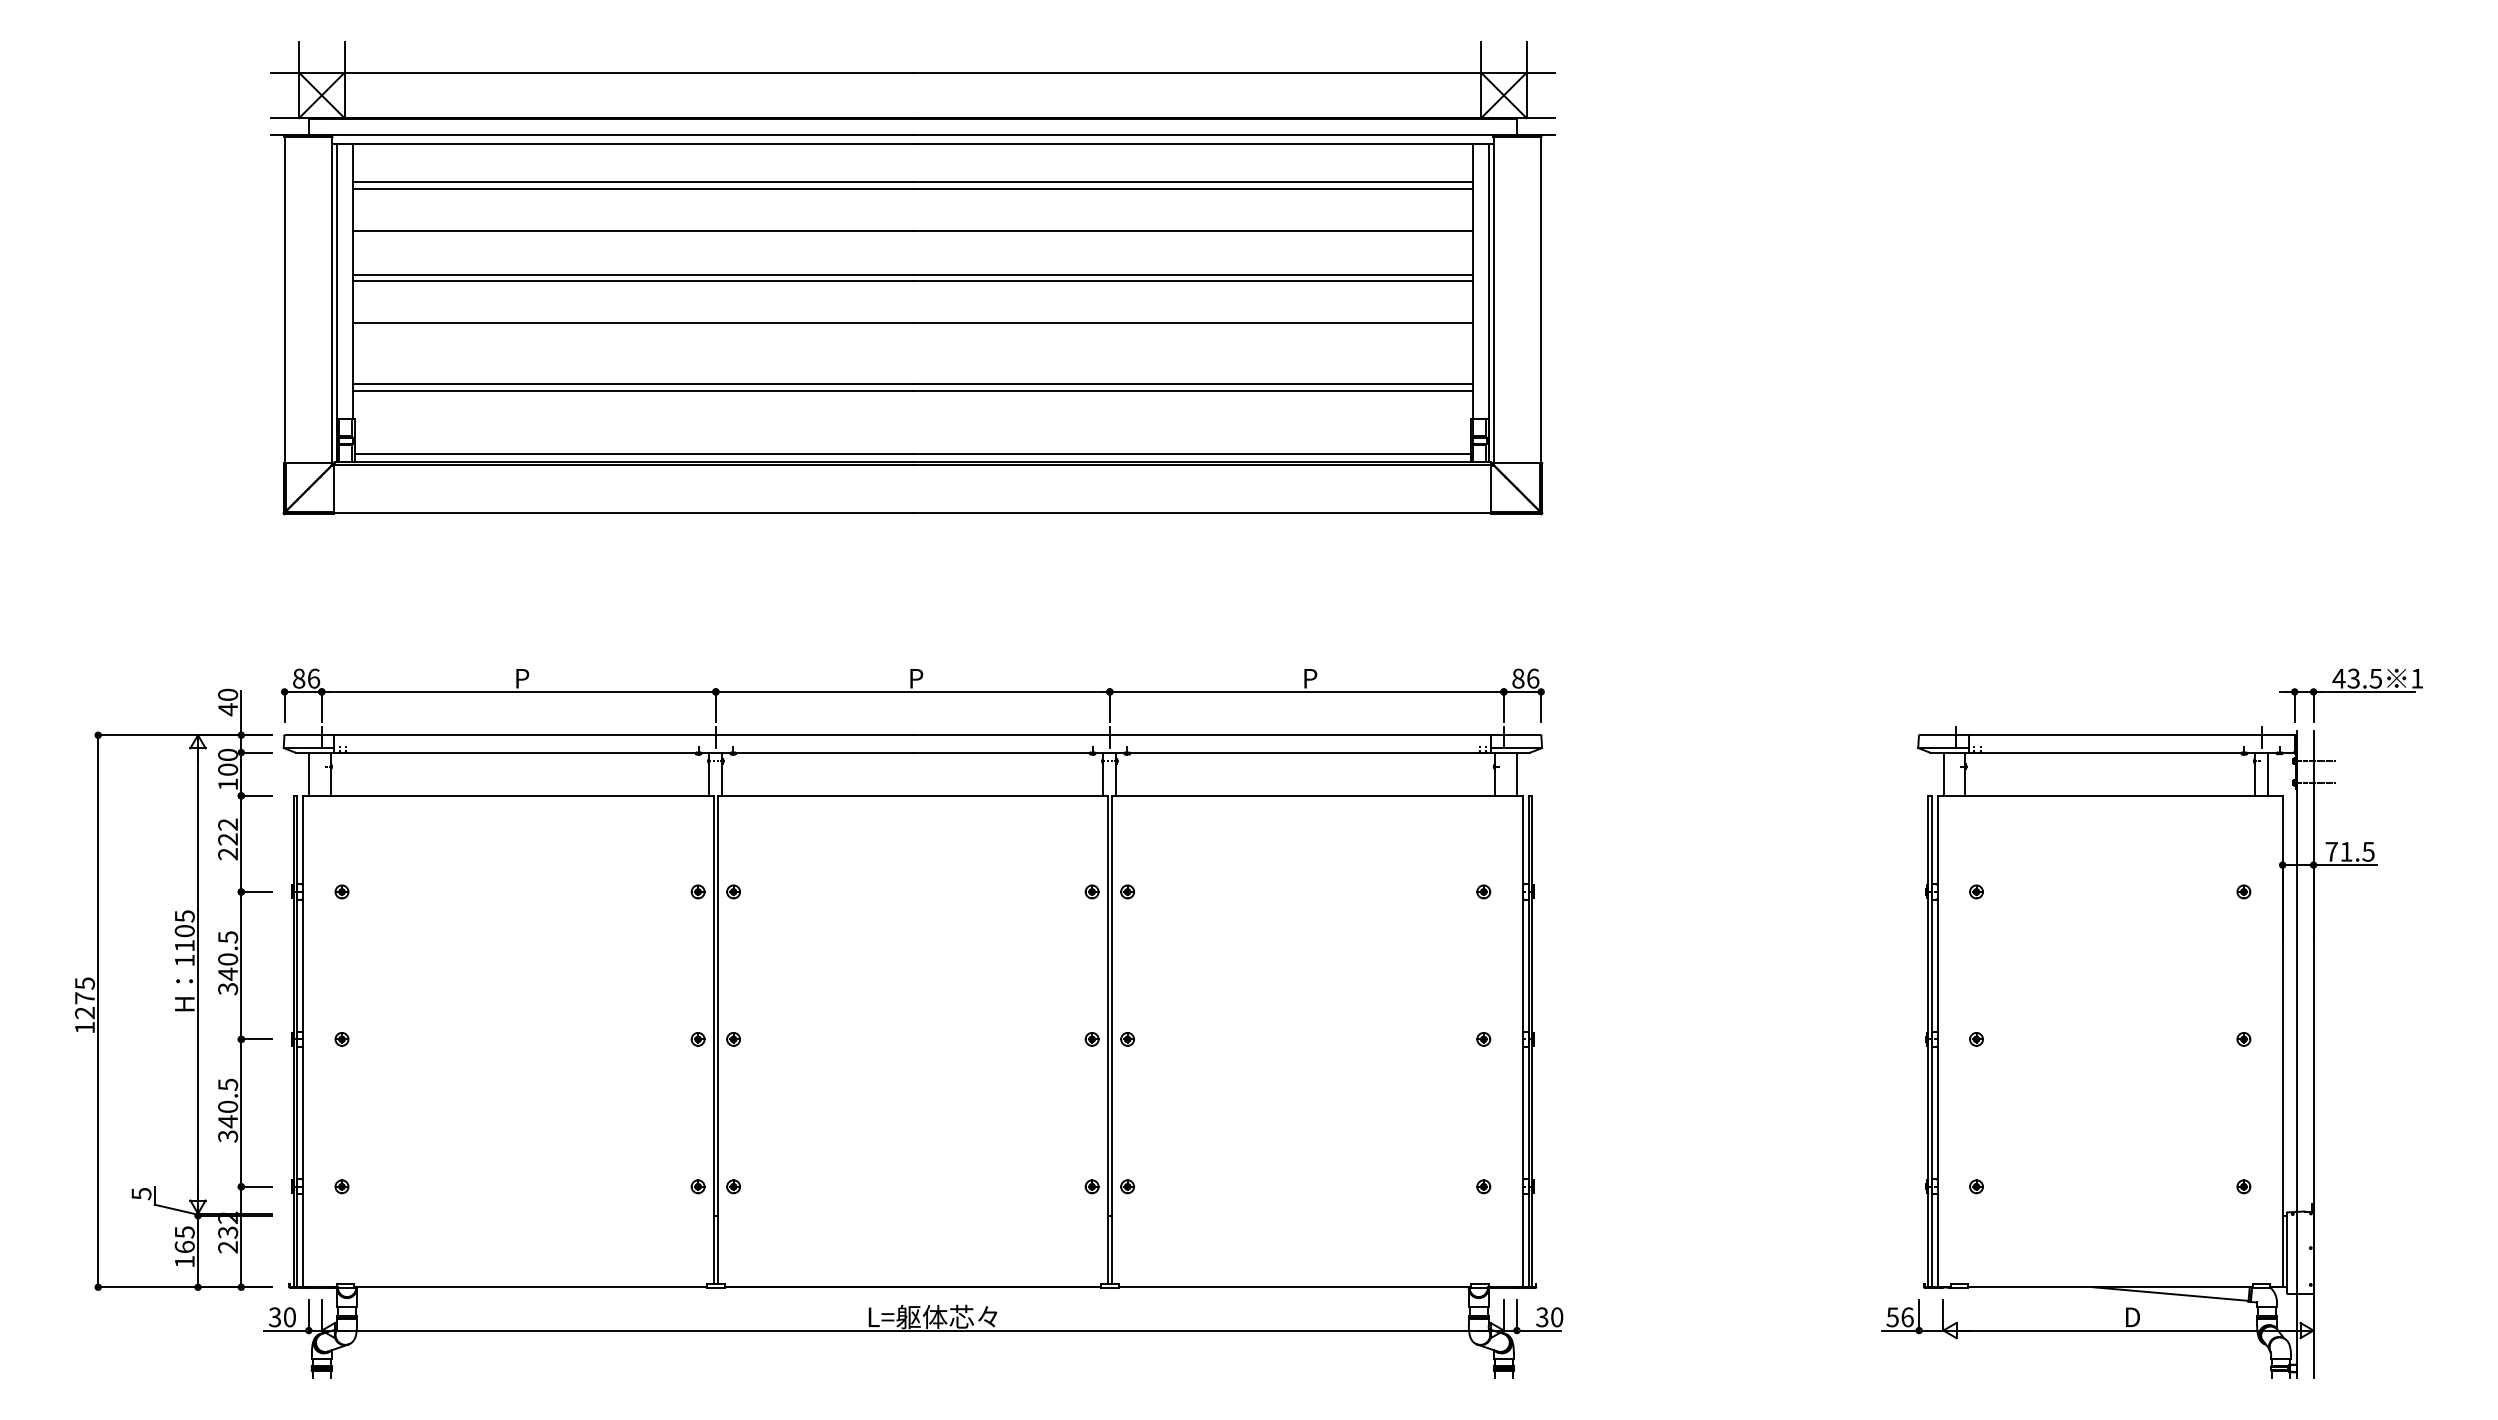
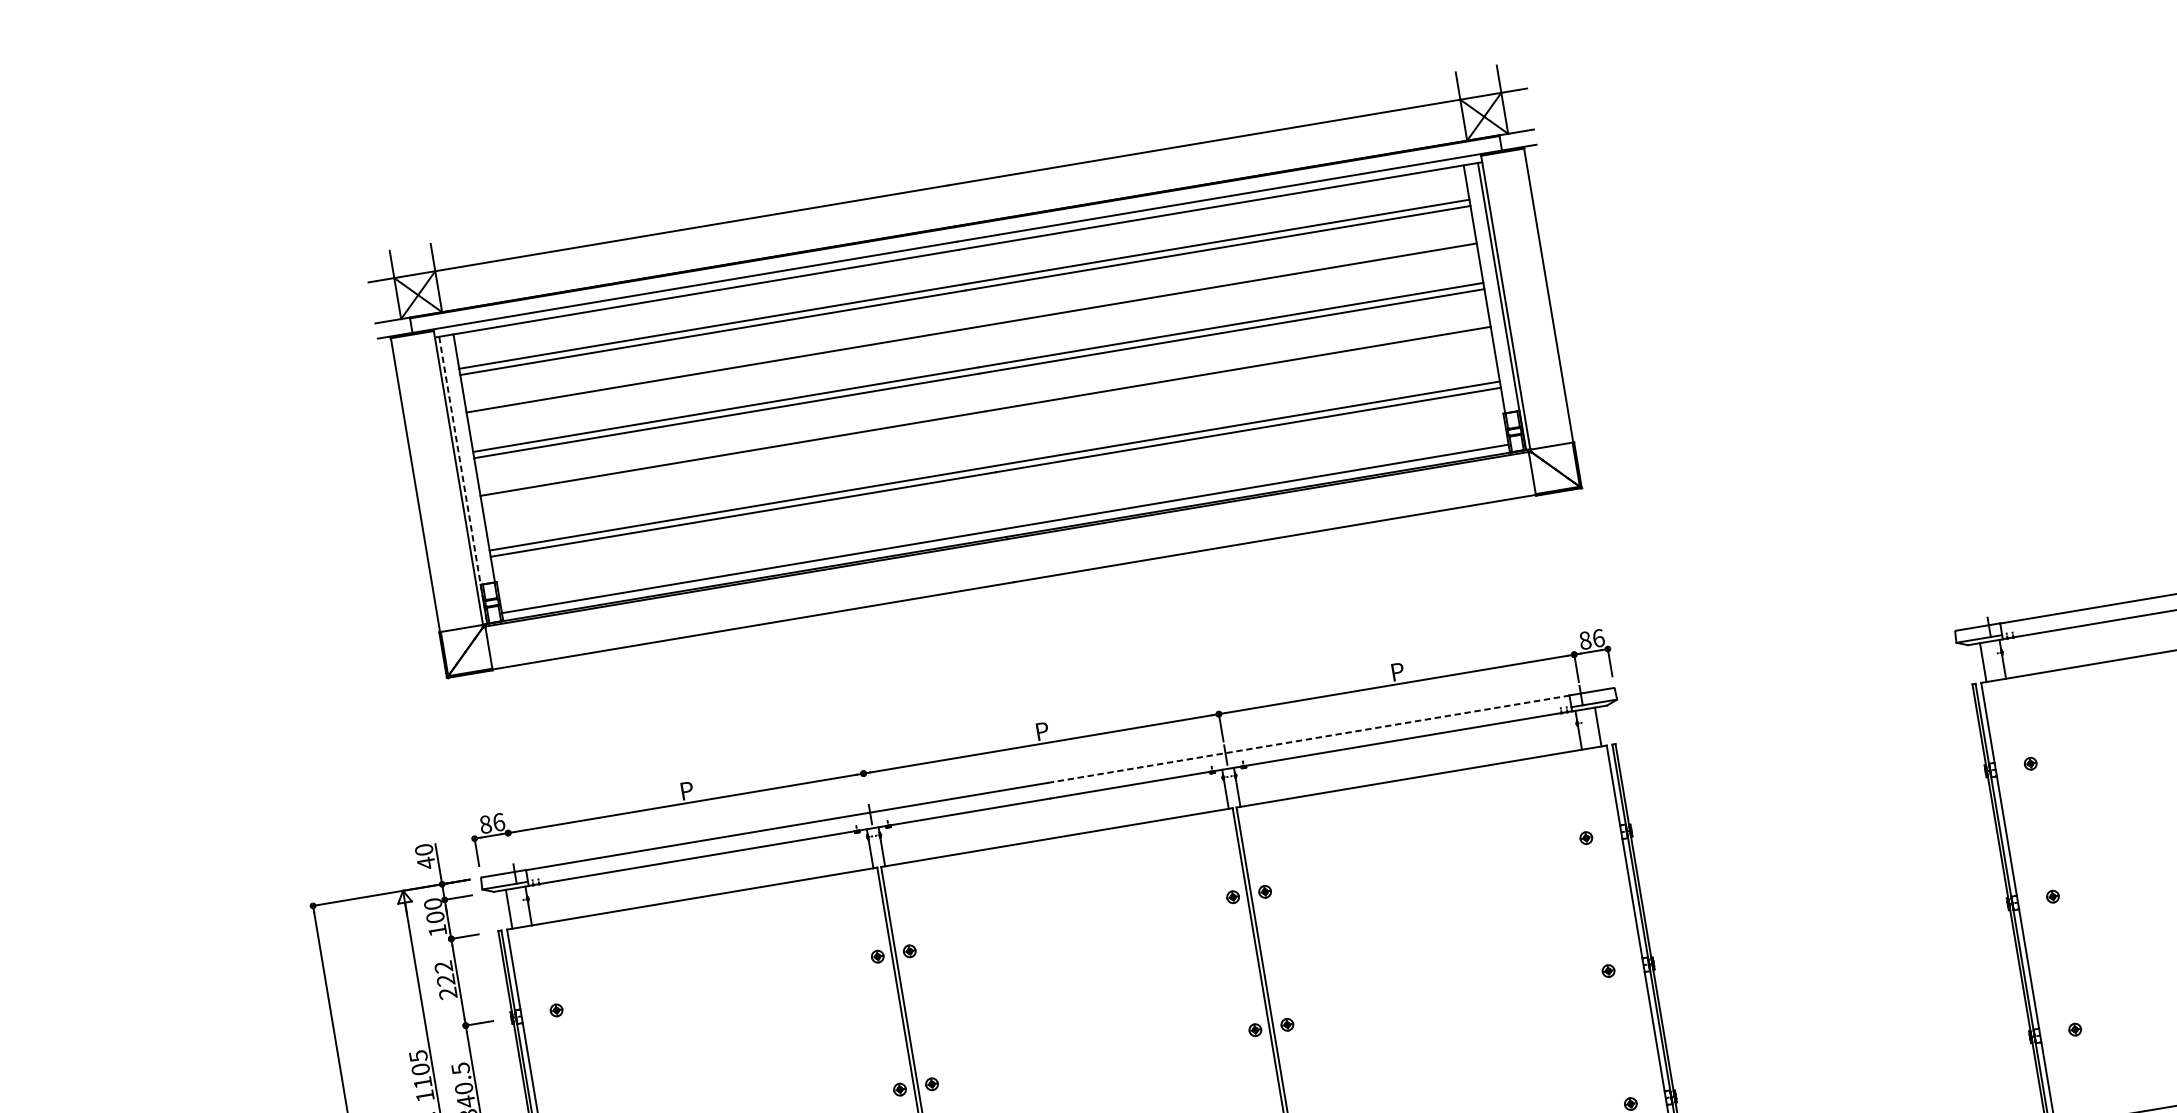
line: (337, 303) -> (463, 480), solid -> dashed
line: (321, 706) -> (510, 846), removed
line: (715, 706) -> (865, 786), removed
line: (1202, 735) -> (1309, 739), solid -> dashed

